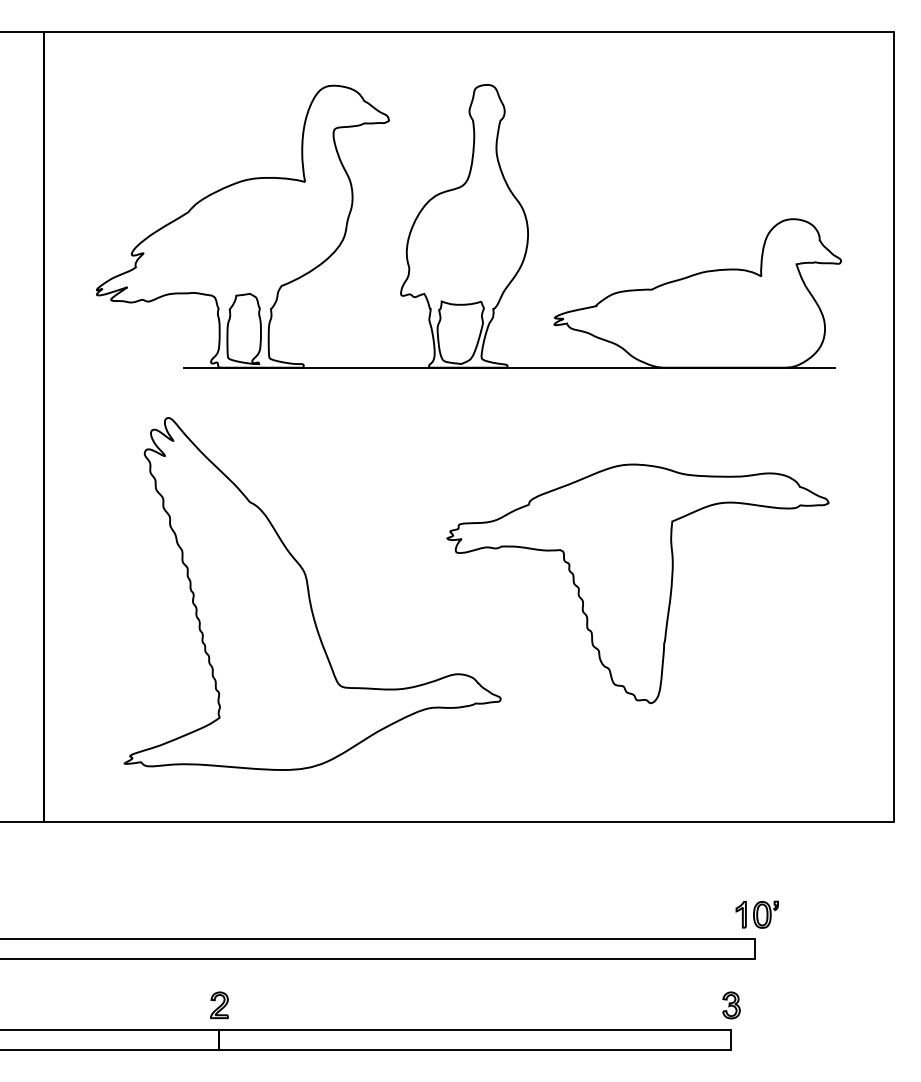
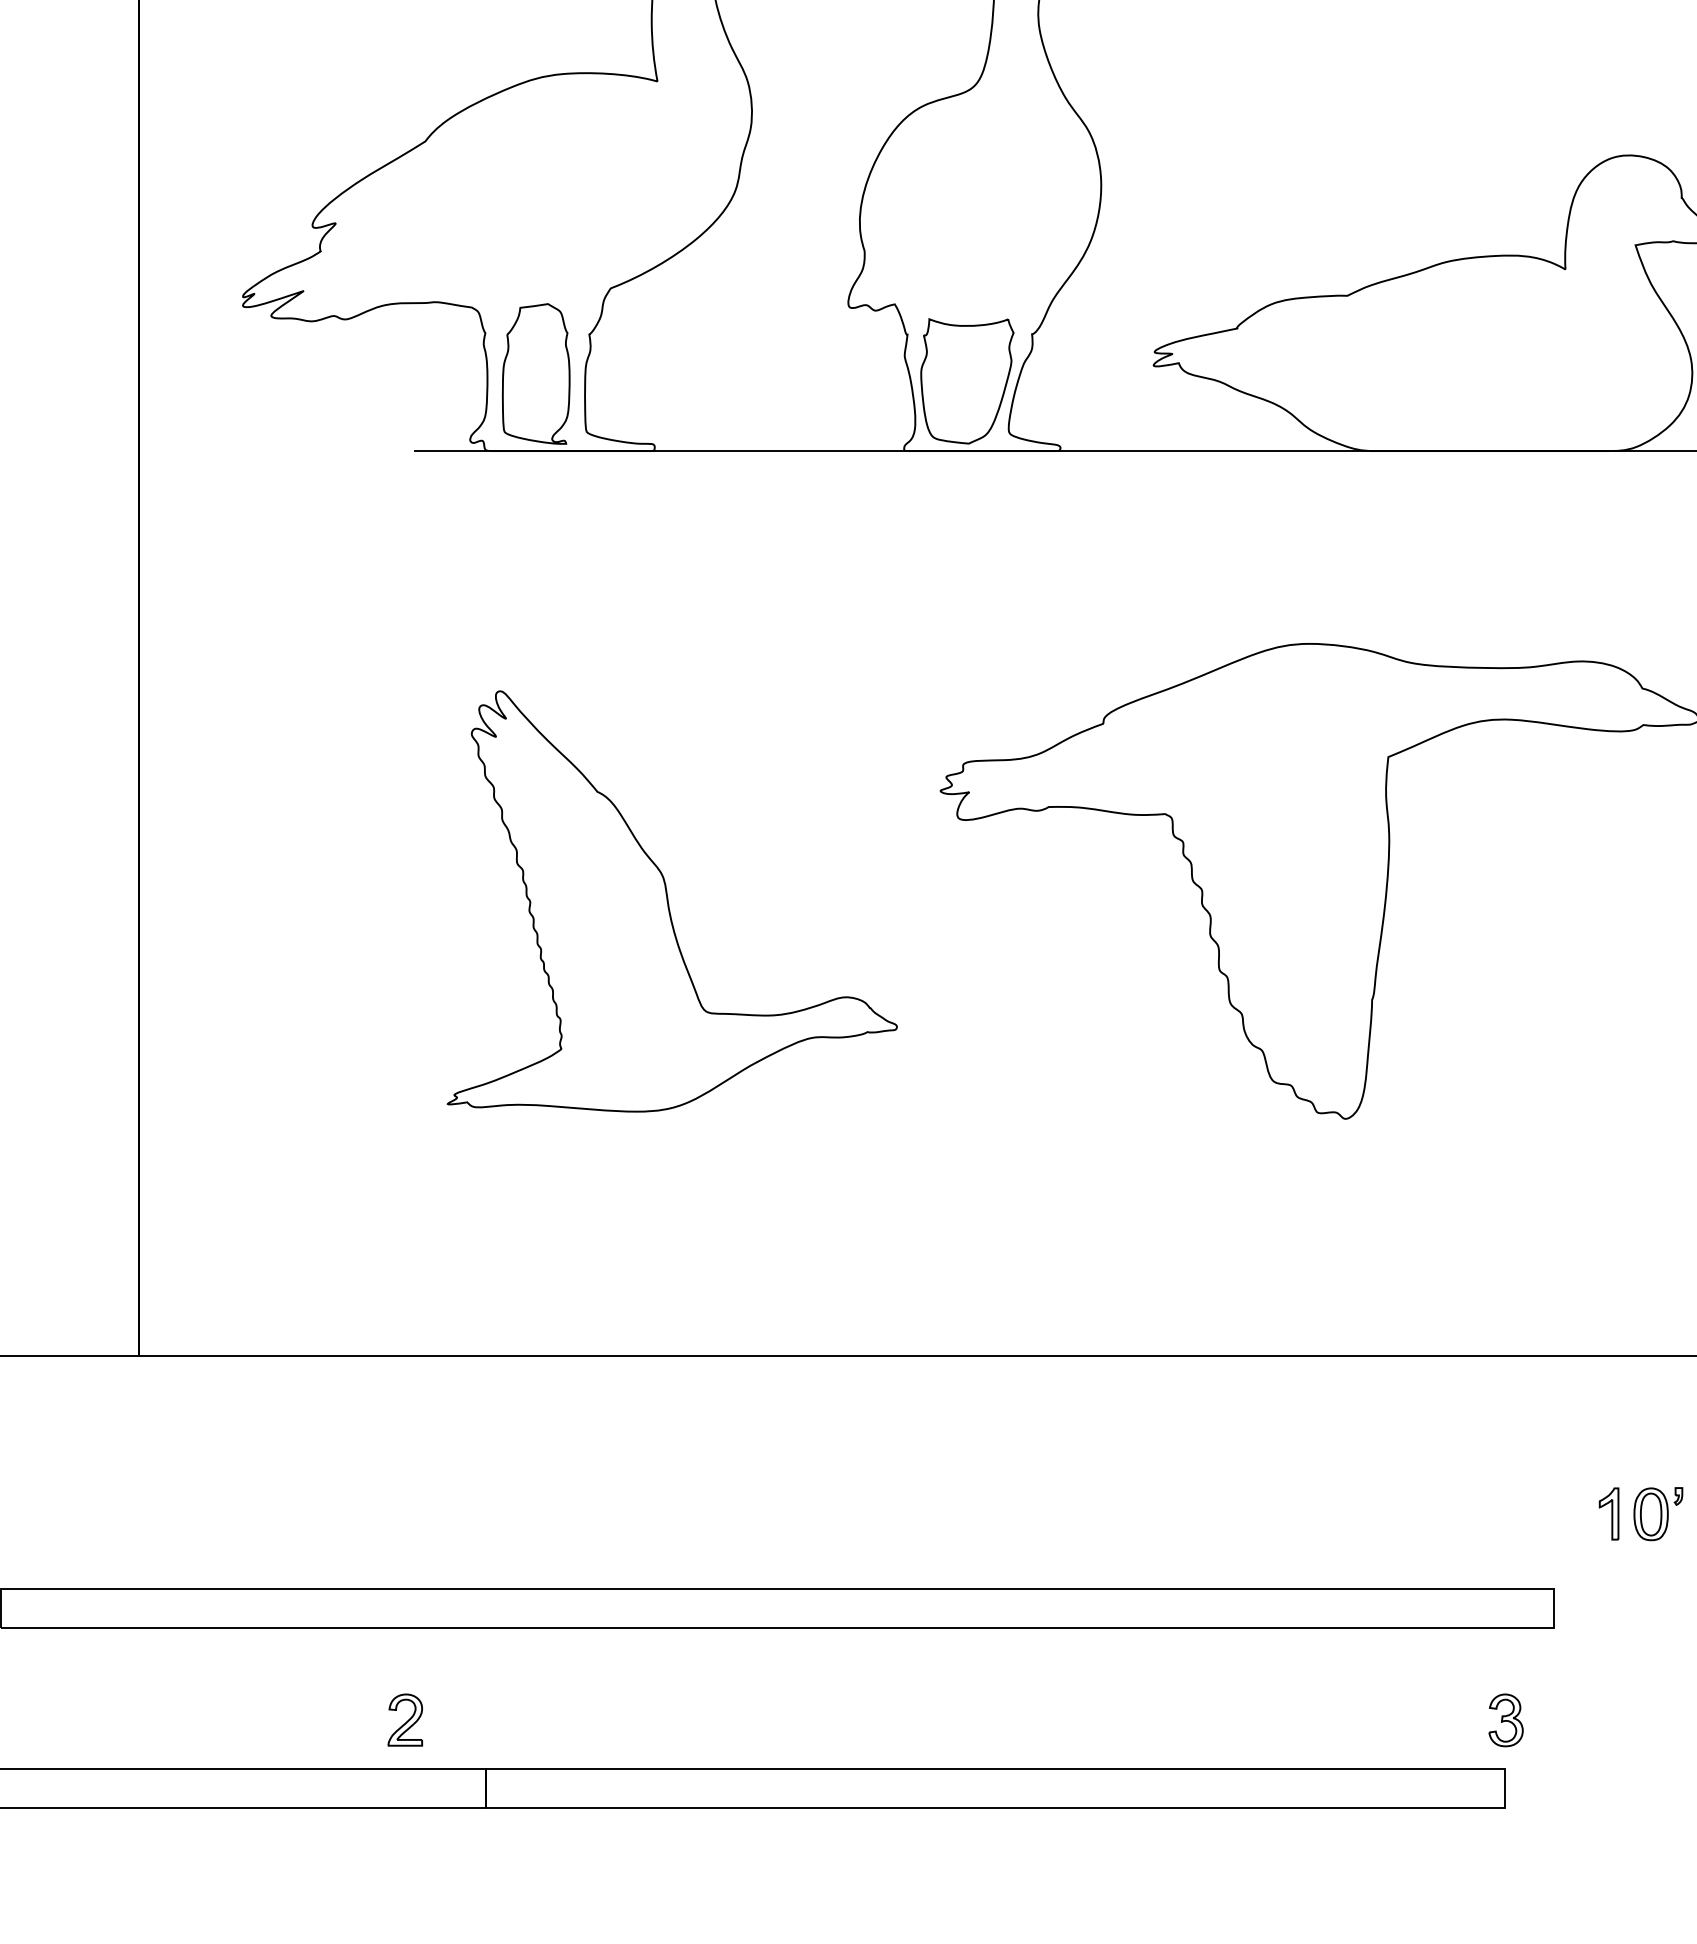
part: (312, 593) -> (672, 900), size x0.6
part: (756, 914) -> (1639, 1513), moved
part: (219, 1005) -> (405, 1720), moved

